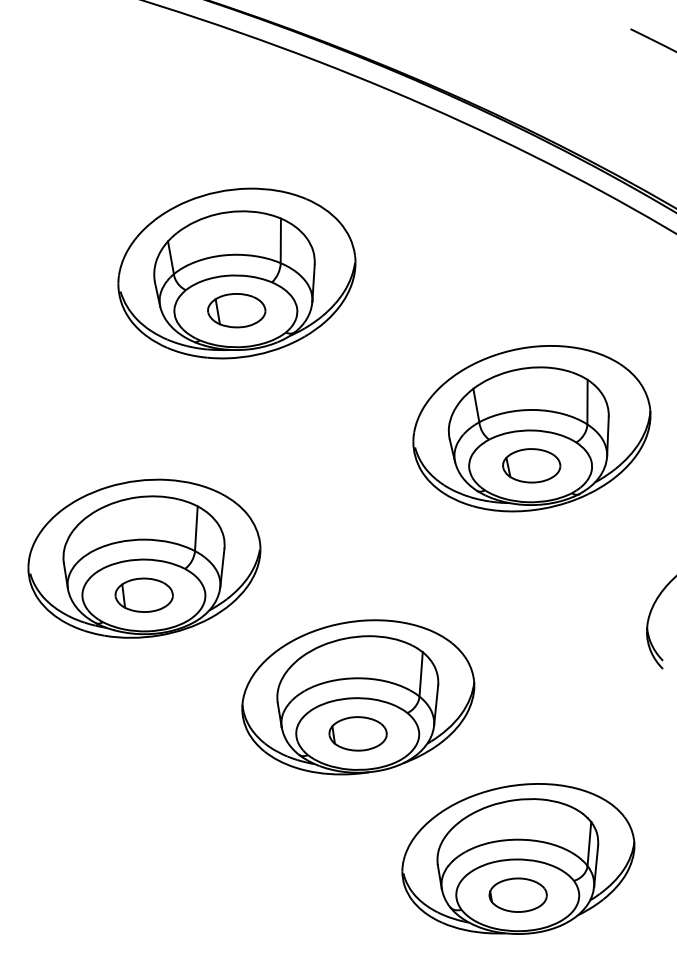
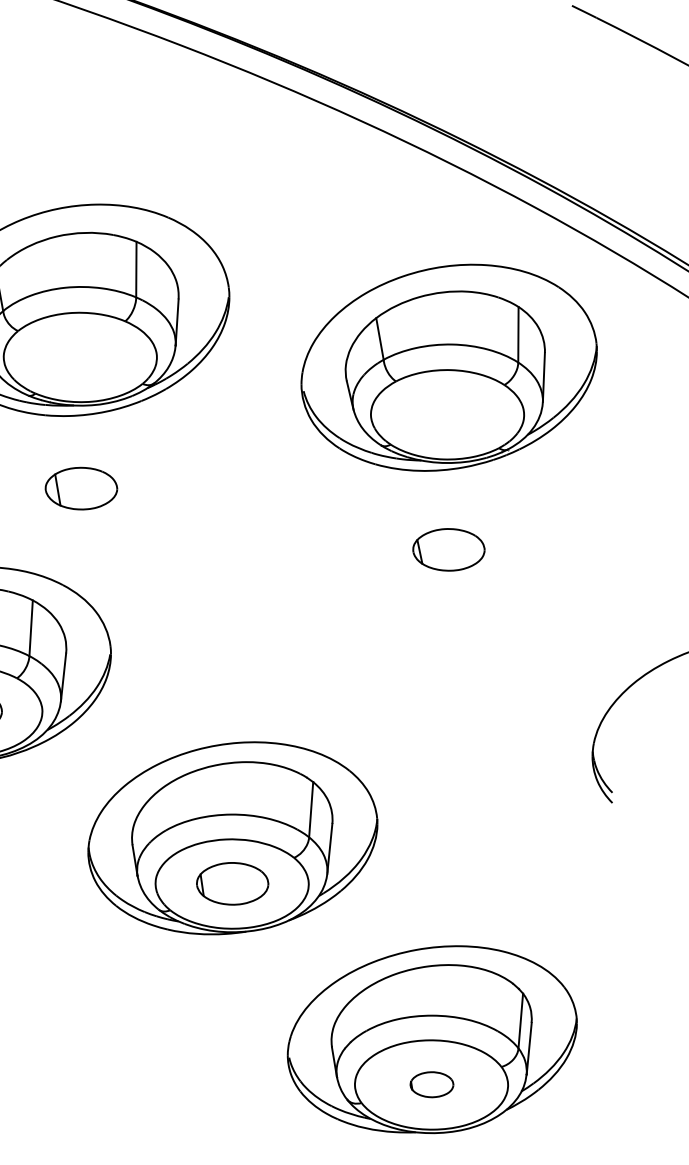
part: (236, 310) -> (81, 488), moved
part: (531, 428) -> (448, 367), moved
part: (517, 894) -> (431, 1083), size x0.6

